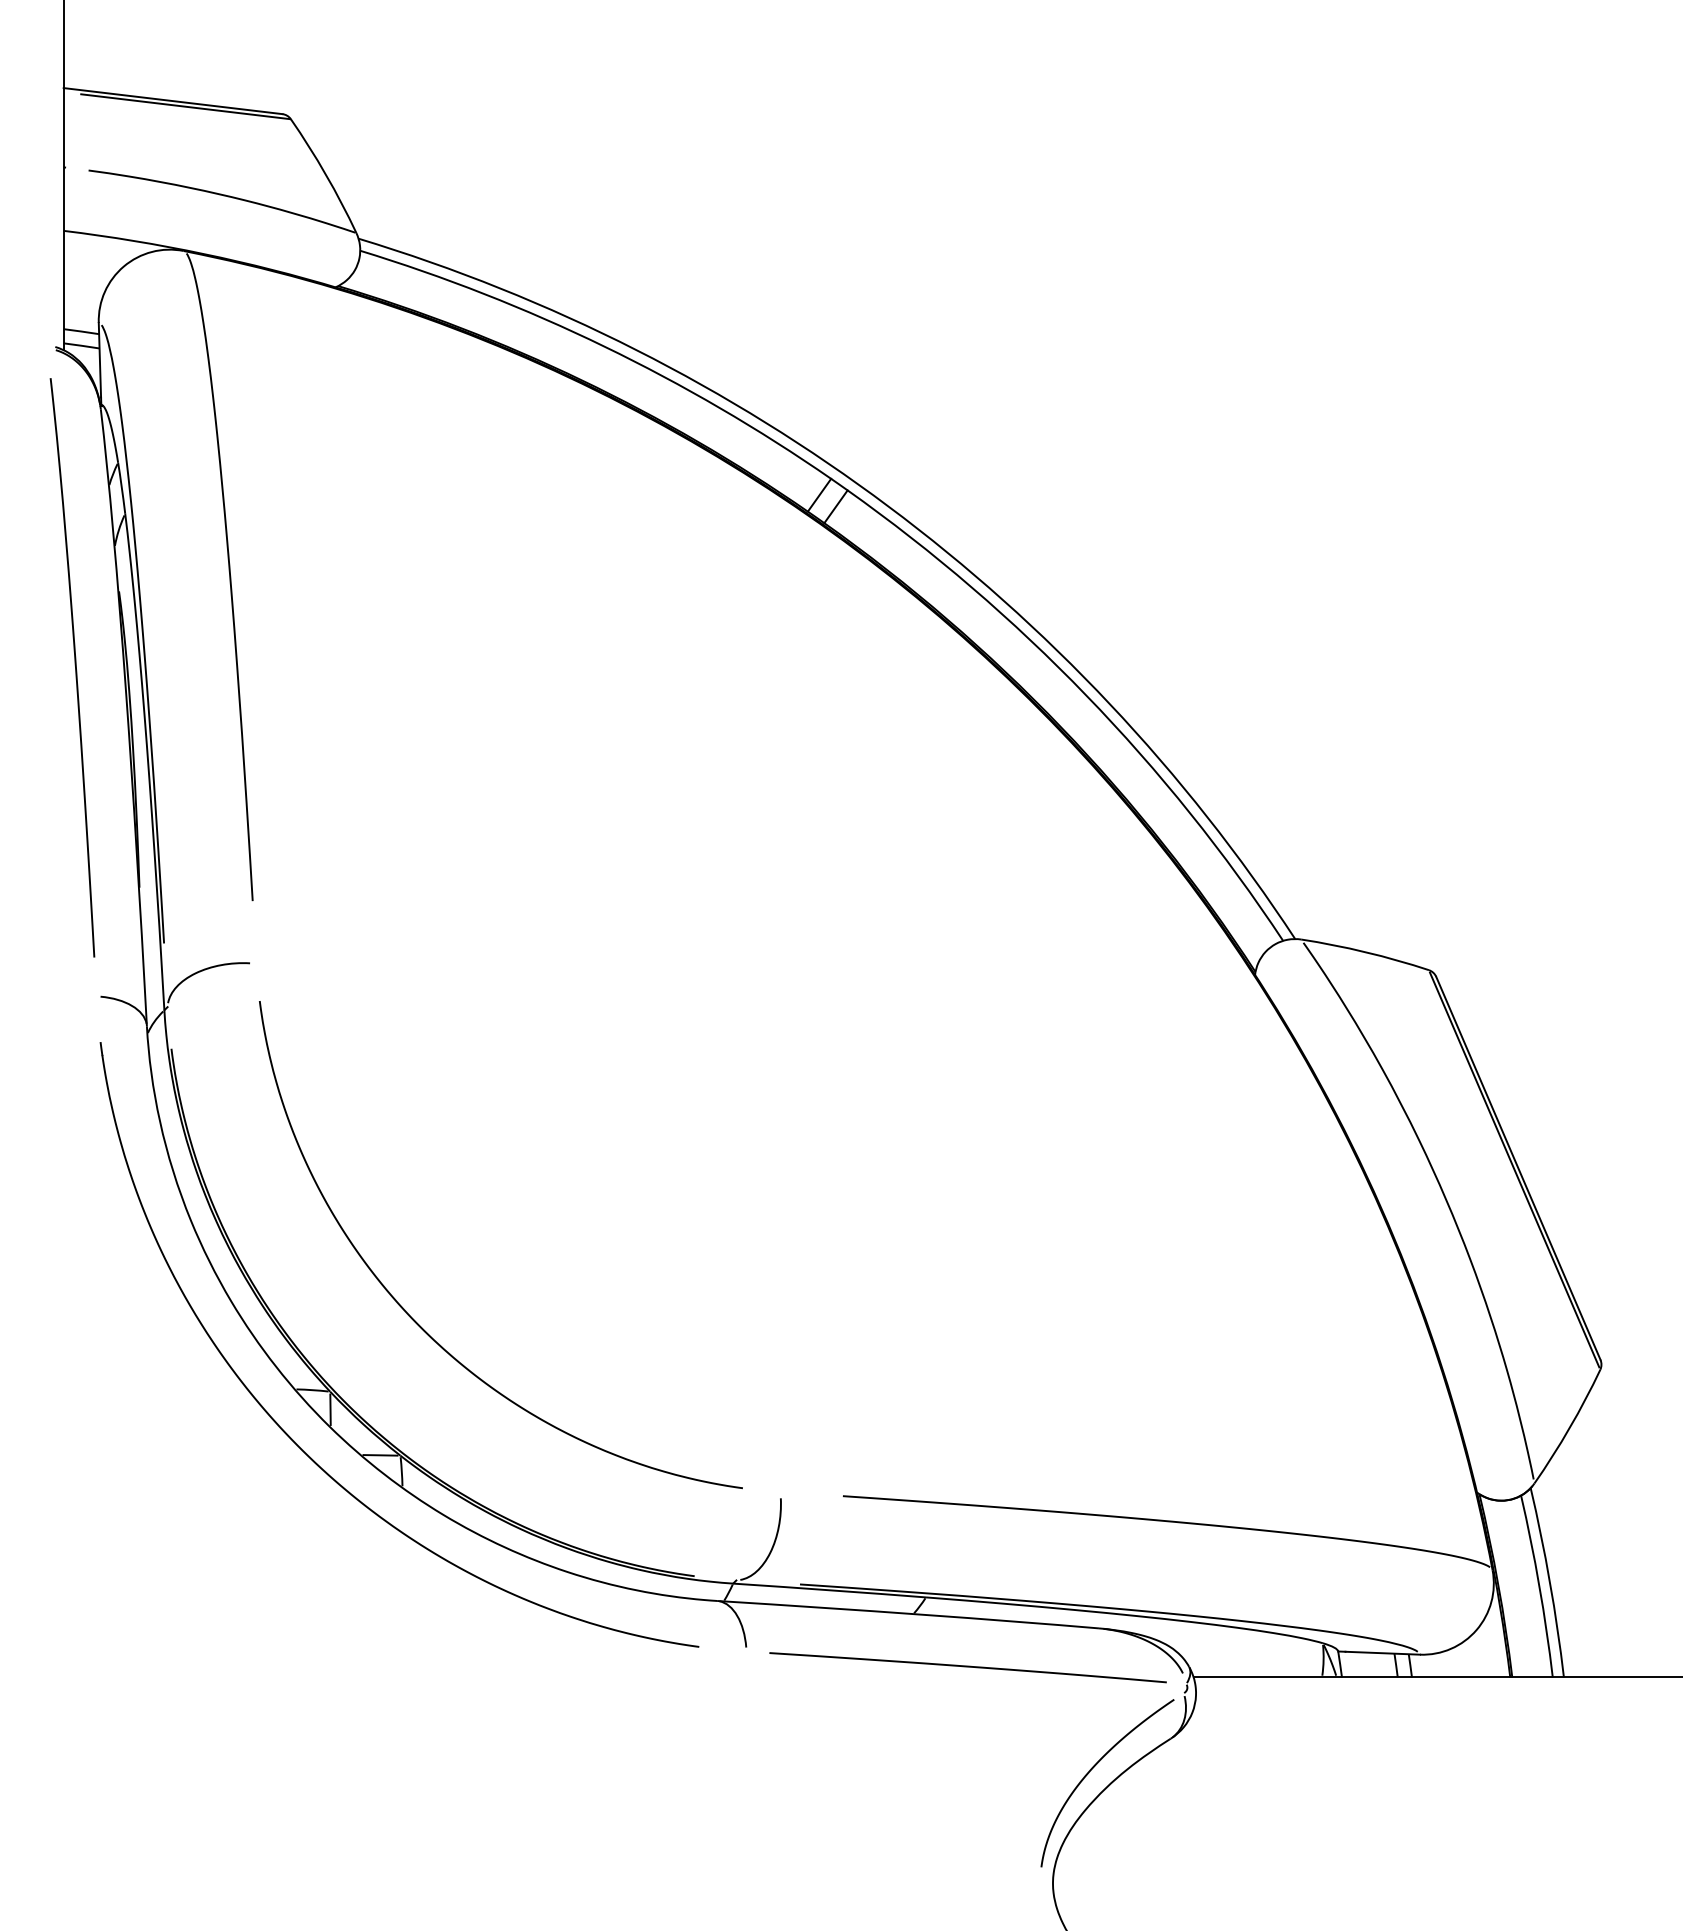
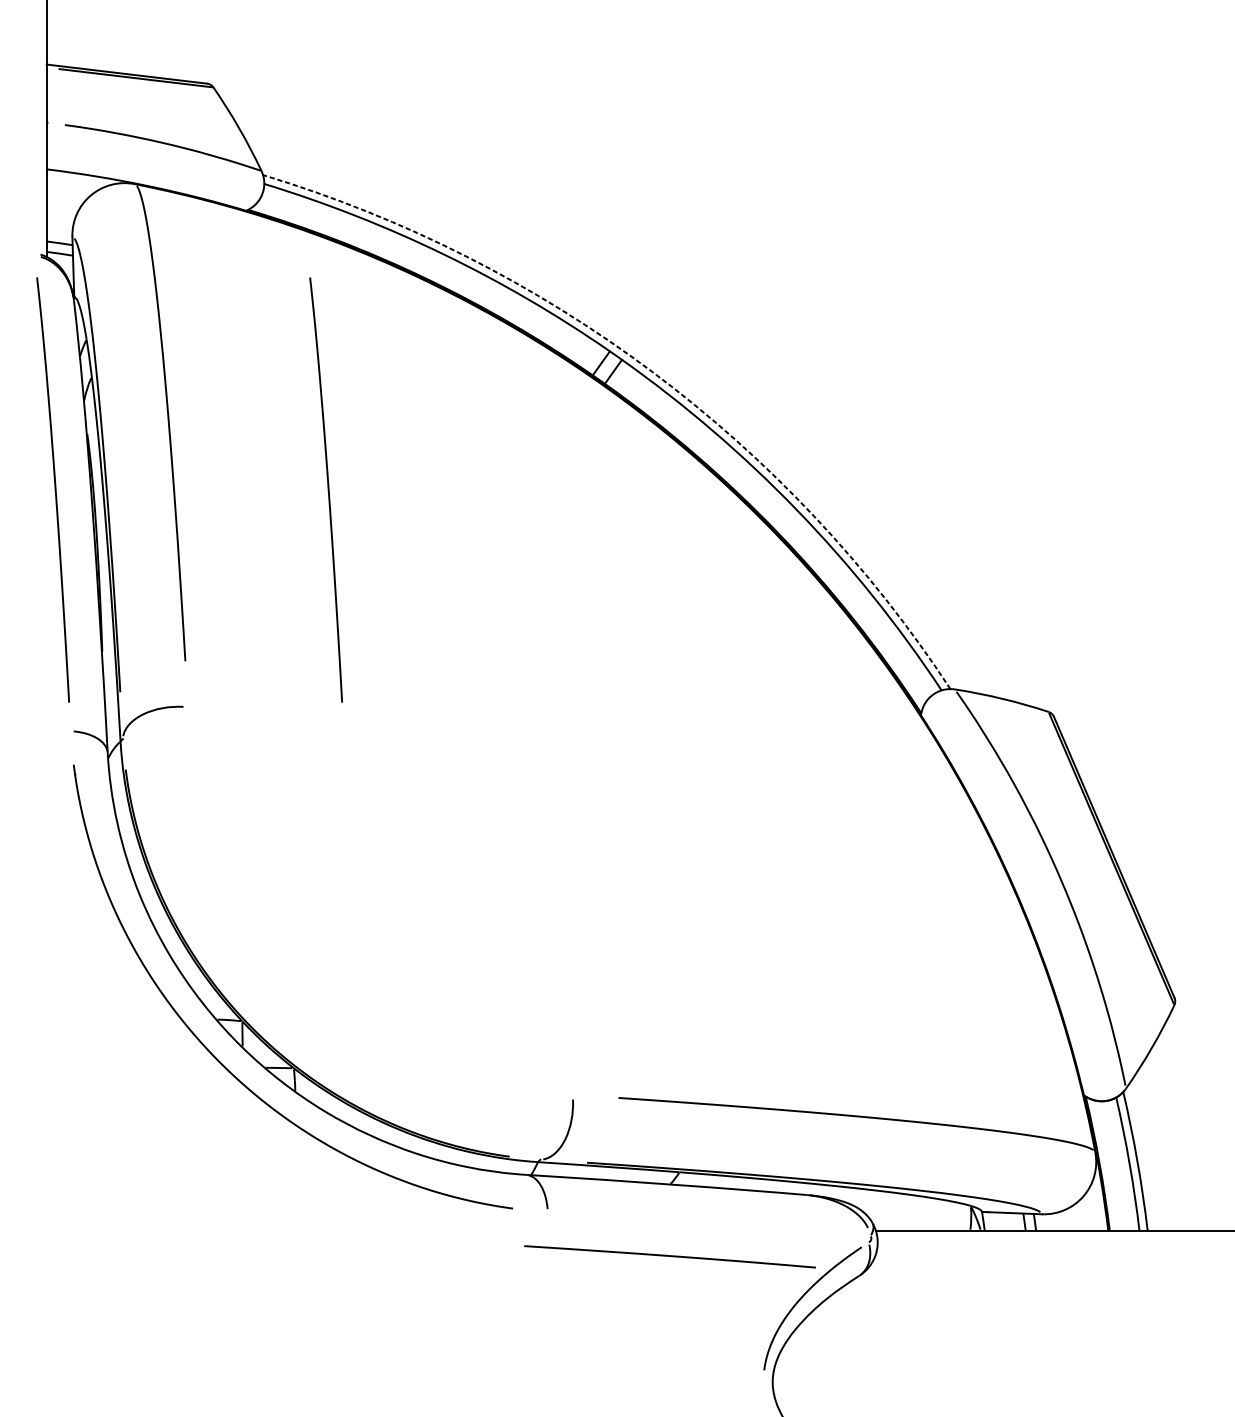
arc: (888, 506) -> (651, 371), solid -> dashed
curve: (446, 665) -> (327, 488), added
curve: (420, 1325) -> (308, 972), removed
curve: (967, 1667) -> (669, 1256), moved

